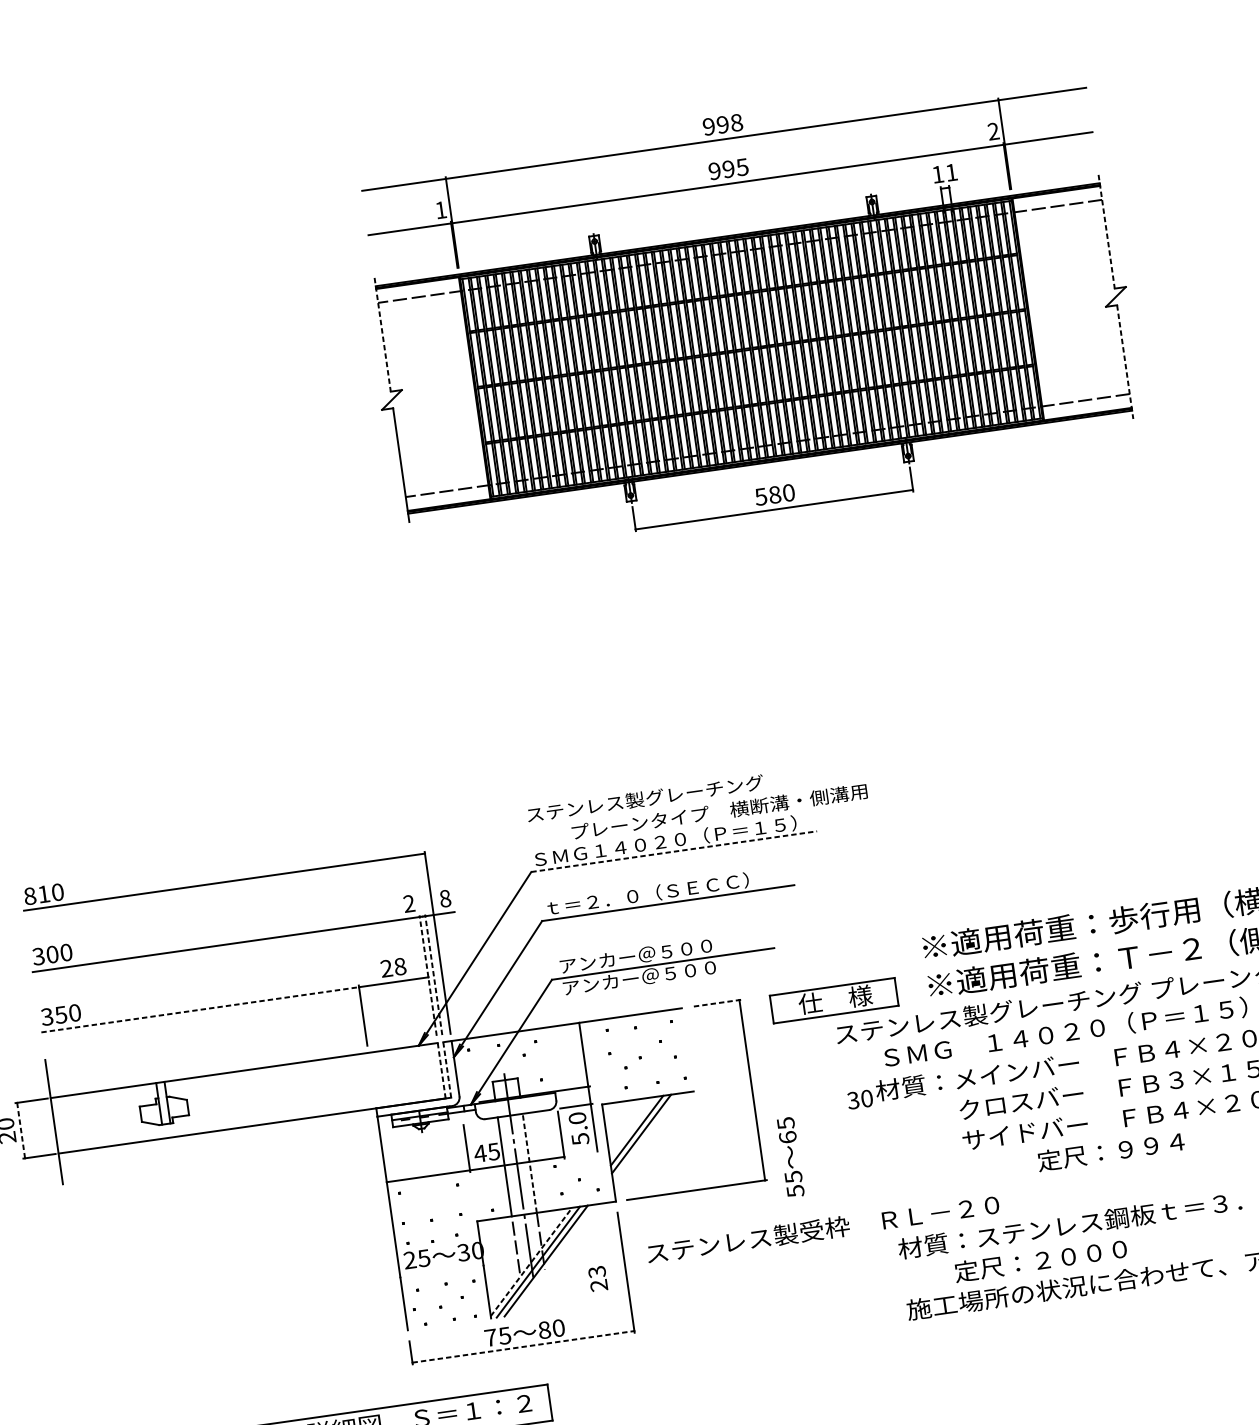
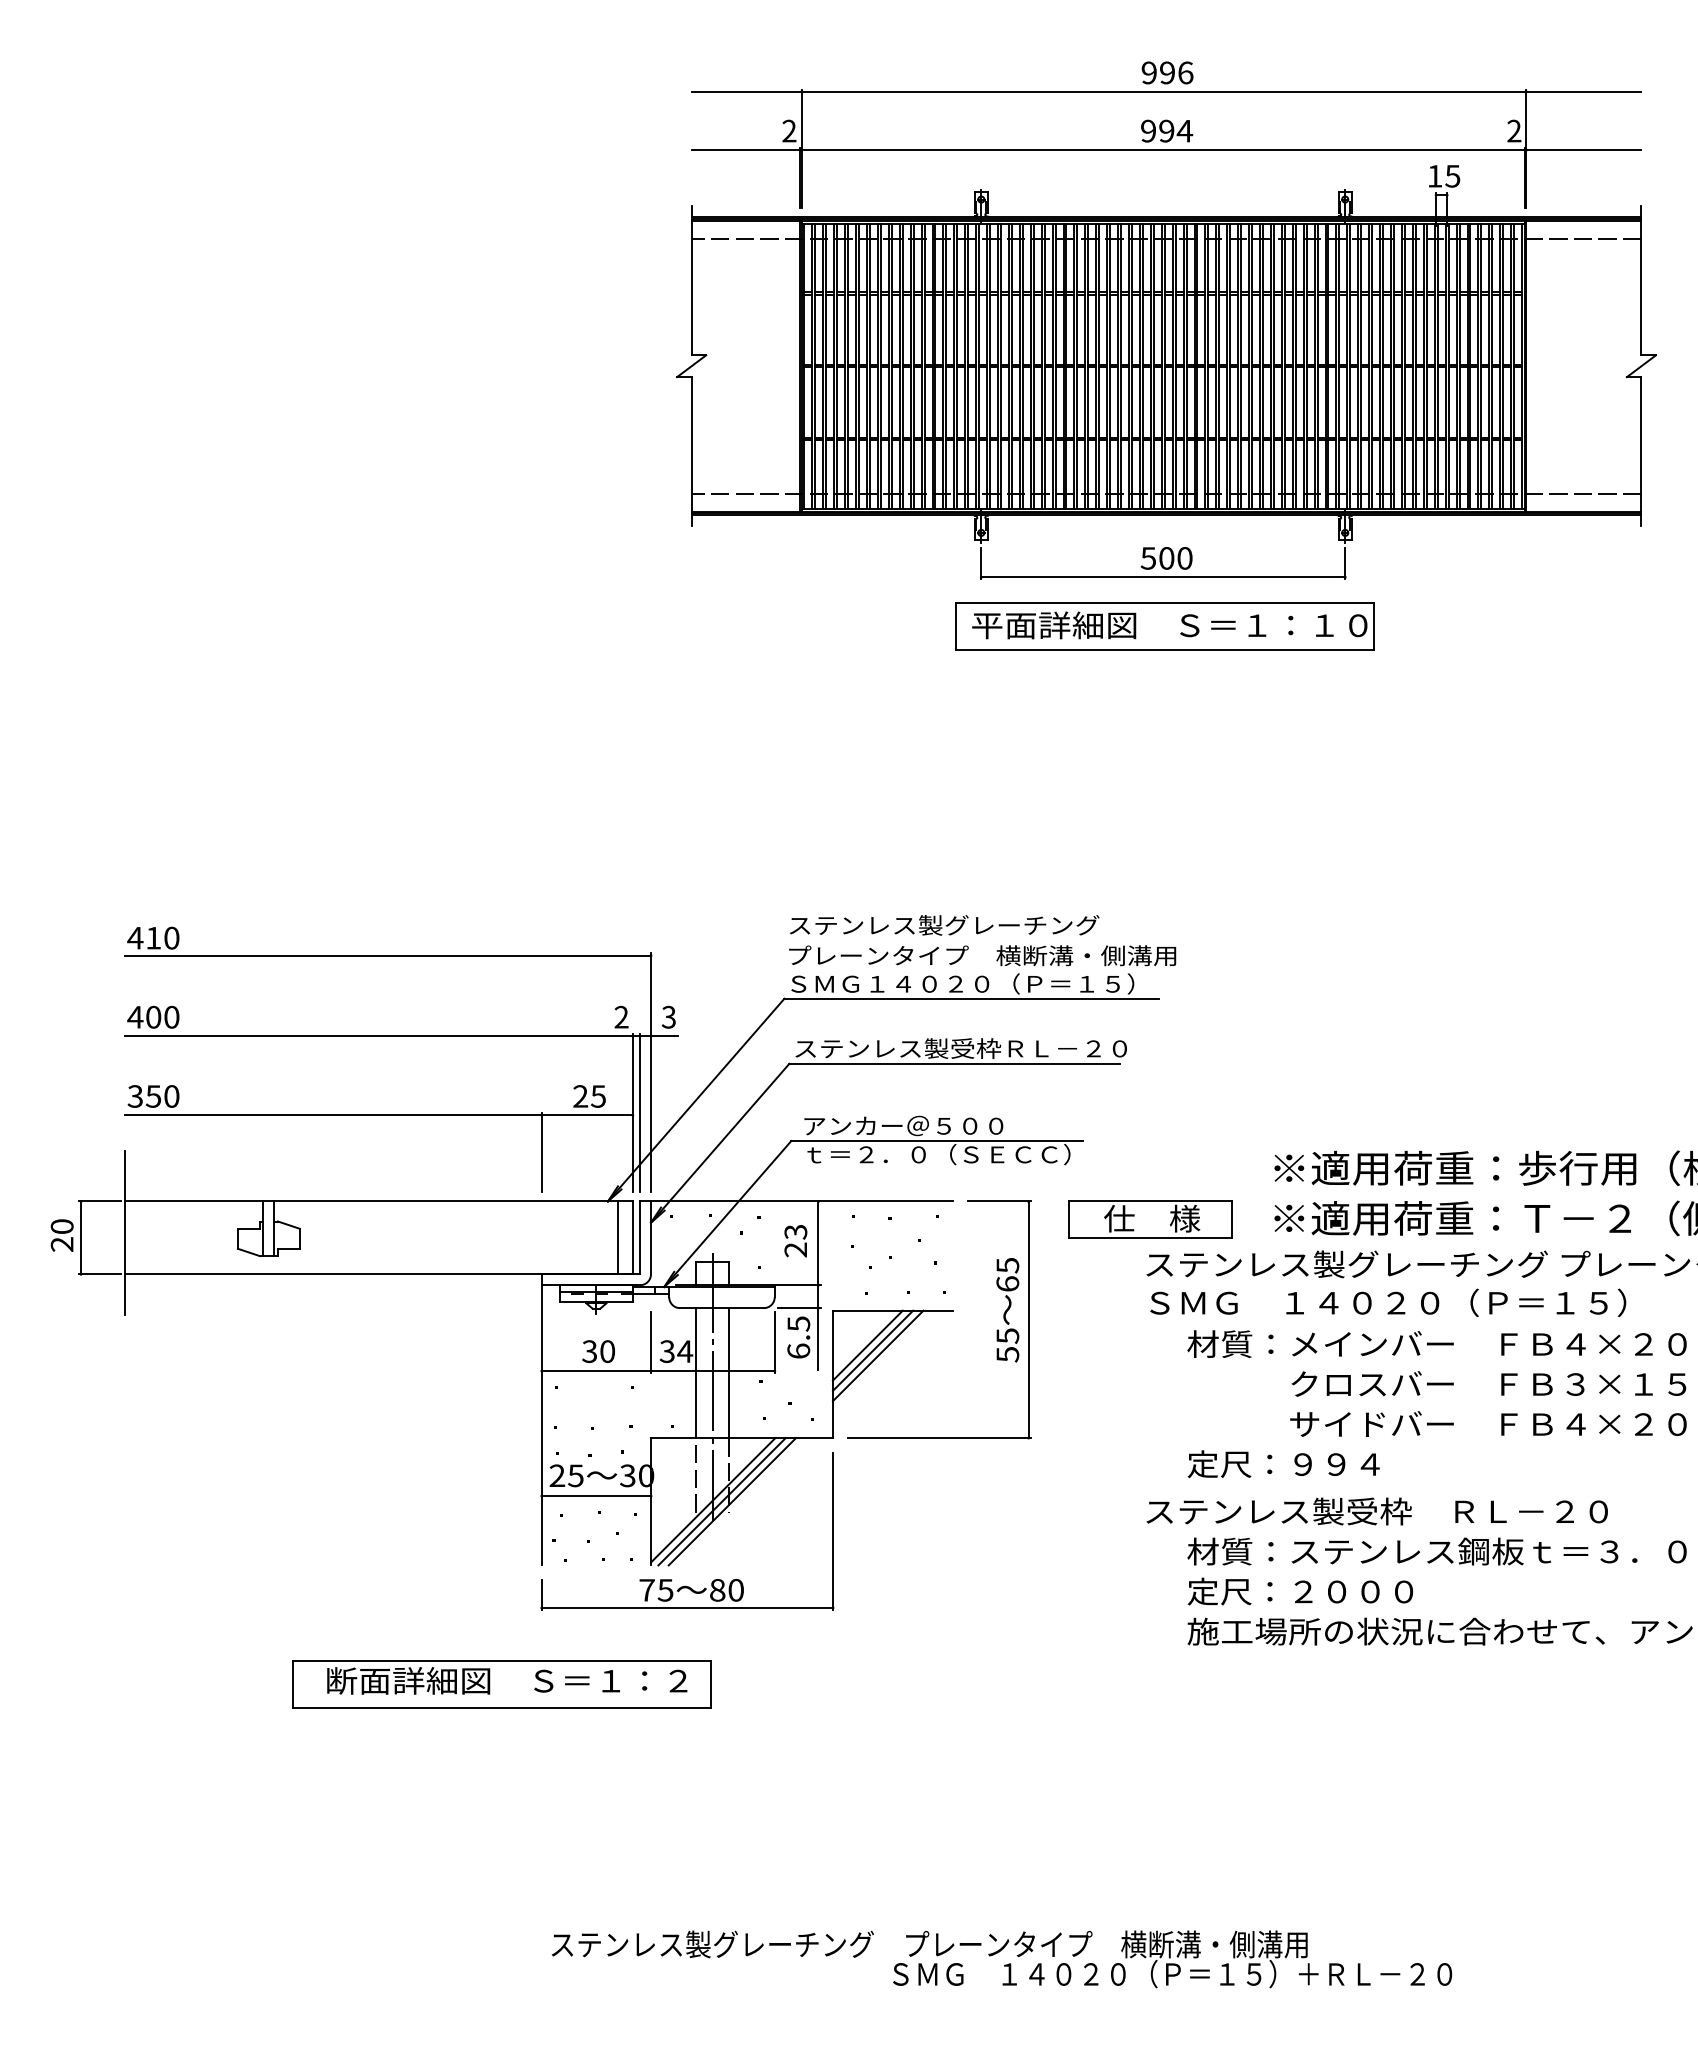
text: (736, 122) -> (1185, 72), 998 -> 996
text: (742, 167) -> (1184, 131), 995 -> 994
text: (951, 172) -> (1452, 176), 11 -> 15
text: (441, 209) -> (789, 130), 1 -> 2
line: (1106, 231) -> (1641, 280), dashed -> solid
line: (382, 334) -> (691, 280), dashed -> solid
line: (1125, 361) -> (1641, 451), dashed -> solid
text: (774, 495) -> (1166, 558), 580 -> 500
part: (780, 547) -> (1164, 626), added
text: (719, 811) -> (982, 955), moved
line: (674, 851) -> (972, 998), dashed -> solid
text: (670, 890) -> (960, 1048), ｔ＝２．０（ＳＥＣＣ） -> ステンレス製受枠ＲＬ－２０
text: (30, 895) -> (135, 937), 810 -> 410
text: (445, 898) -> (668, 1017), 8 -> 3
text: (38, 955) -> (135, 1016), 300 -> 400
text: (400, 966) -> (598, 1096), 28 -> 25
line: (433, 974) -> (640, 1112), dashed -> solid
text: (664, 974) -> (937, 1154), アンカー＠５００ -> ｔ＝２．０（ＳＥＣＣ）
line: (427, 975) -> (632, 1112), dashed -> solid
line: (717, 1003) -> (999, 1201), dashed -> solid
line: (200, 1009) -> (333, 1115), dashed -> solid
text: (1065, 1032) -> (1388, 1302), moved
line: (447, 1070) -> (640, 1238), dashed -> solid
line: (441, 1071) -> (632, 1238), dashed -> solid
line: (430, 1072) -> (618, 1237), added
text: (860, 1099) -> (598, 1351), moved
line: (632, 1127) -> (867, 1345), added
text: (578, 1128) -> (798, 1337), 5.0 -> 6.5
line: (21, 1130) -> (81, 1237), dashed -> solid
text: (1110, 1150) -> (1283, 1463), moved
text: (487, 1152) -> (676, 1351), 45 -> 34
text: (790, 1157) -> (1007, 1310), moved
line: (530, 1163) -> (729, 1373), dashed -> solid
text: (822, 1229) -> (1376, 1511), moved
text: (1040, 1260) -> (1300, 1591), moved
line: (531, 1261) -> (713, 1499), dashed -> solid
line: (442, 1271) -> (596, 1496), added
text: (597, 1279) -> (795, 1241), moved
line: (523, 1346) -> (687, 1607), dashed -> solid

